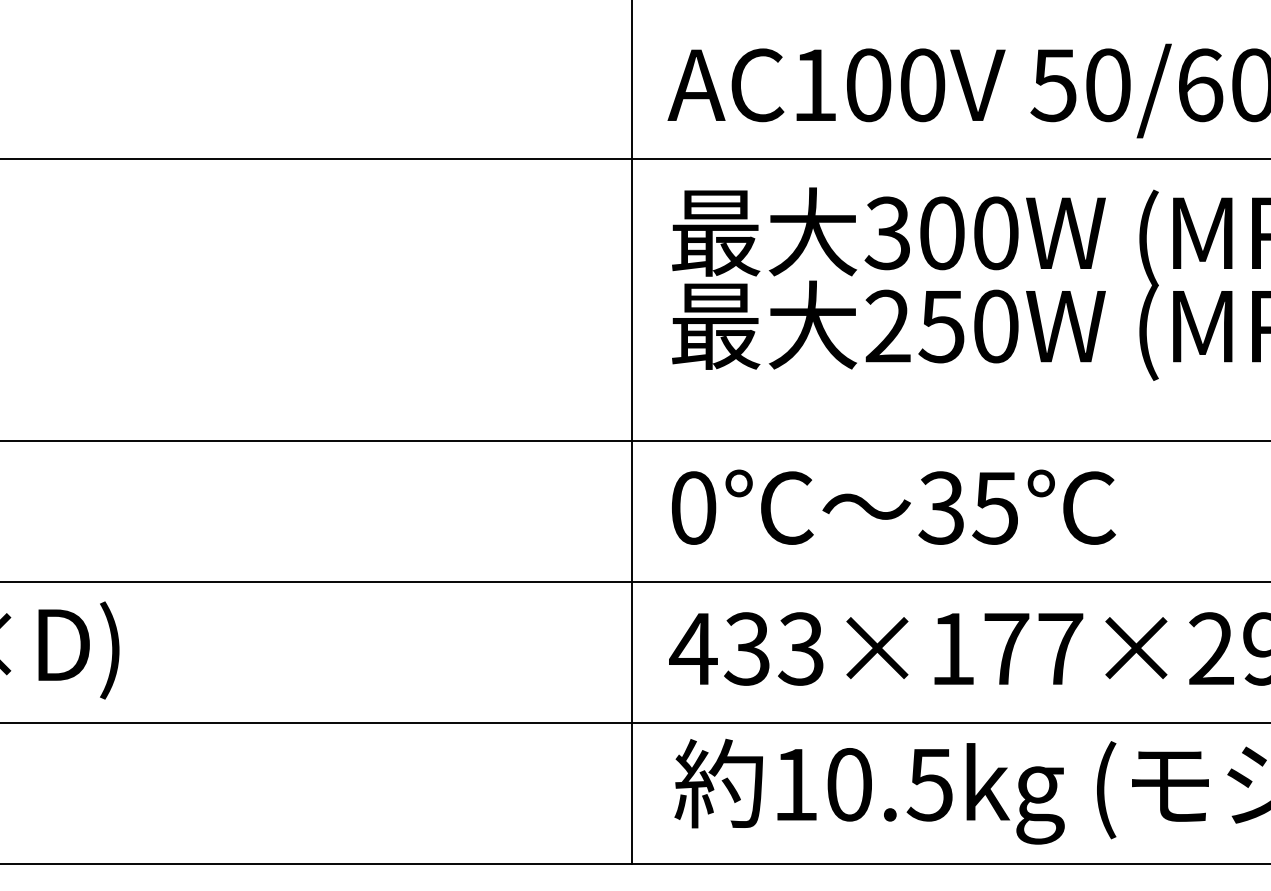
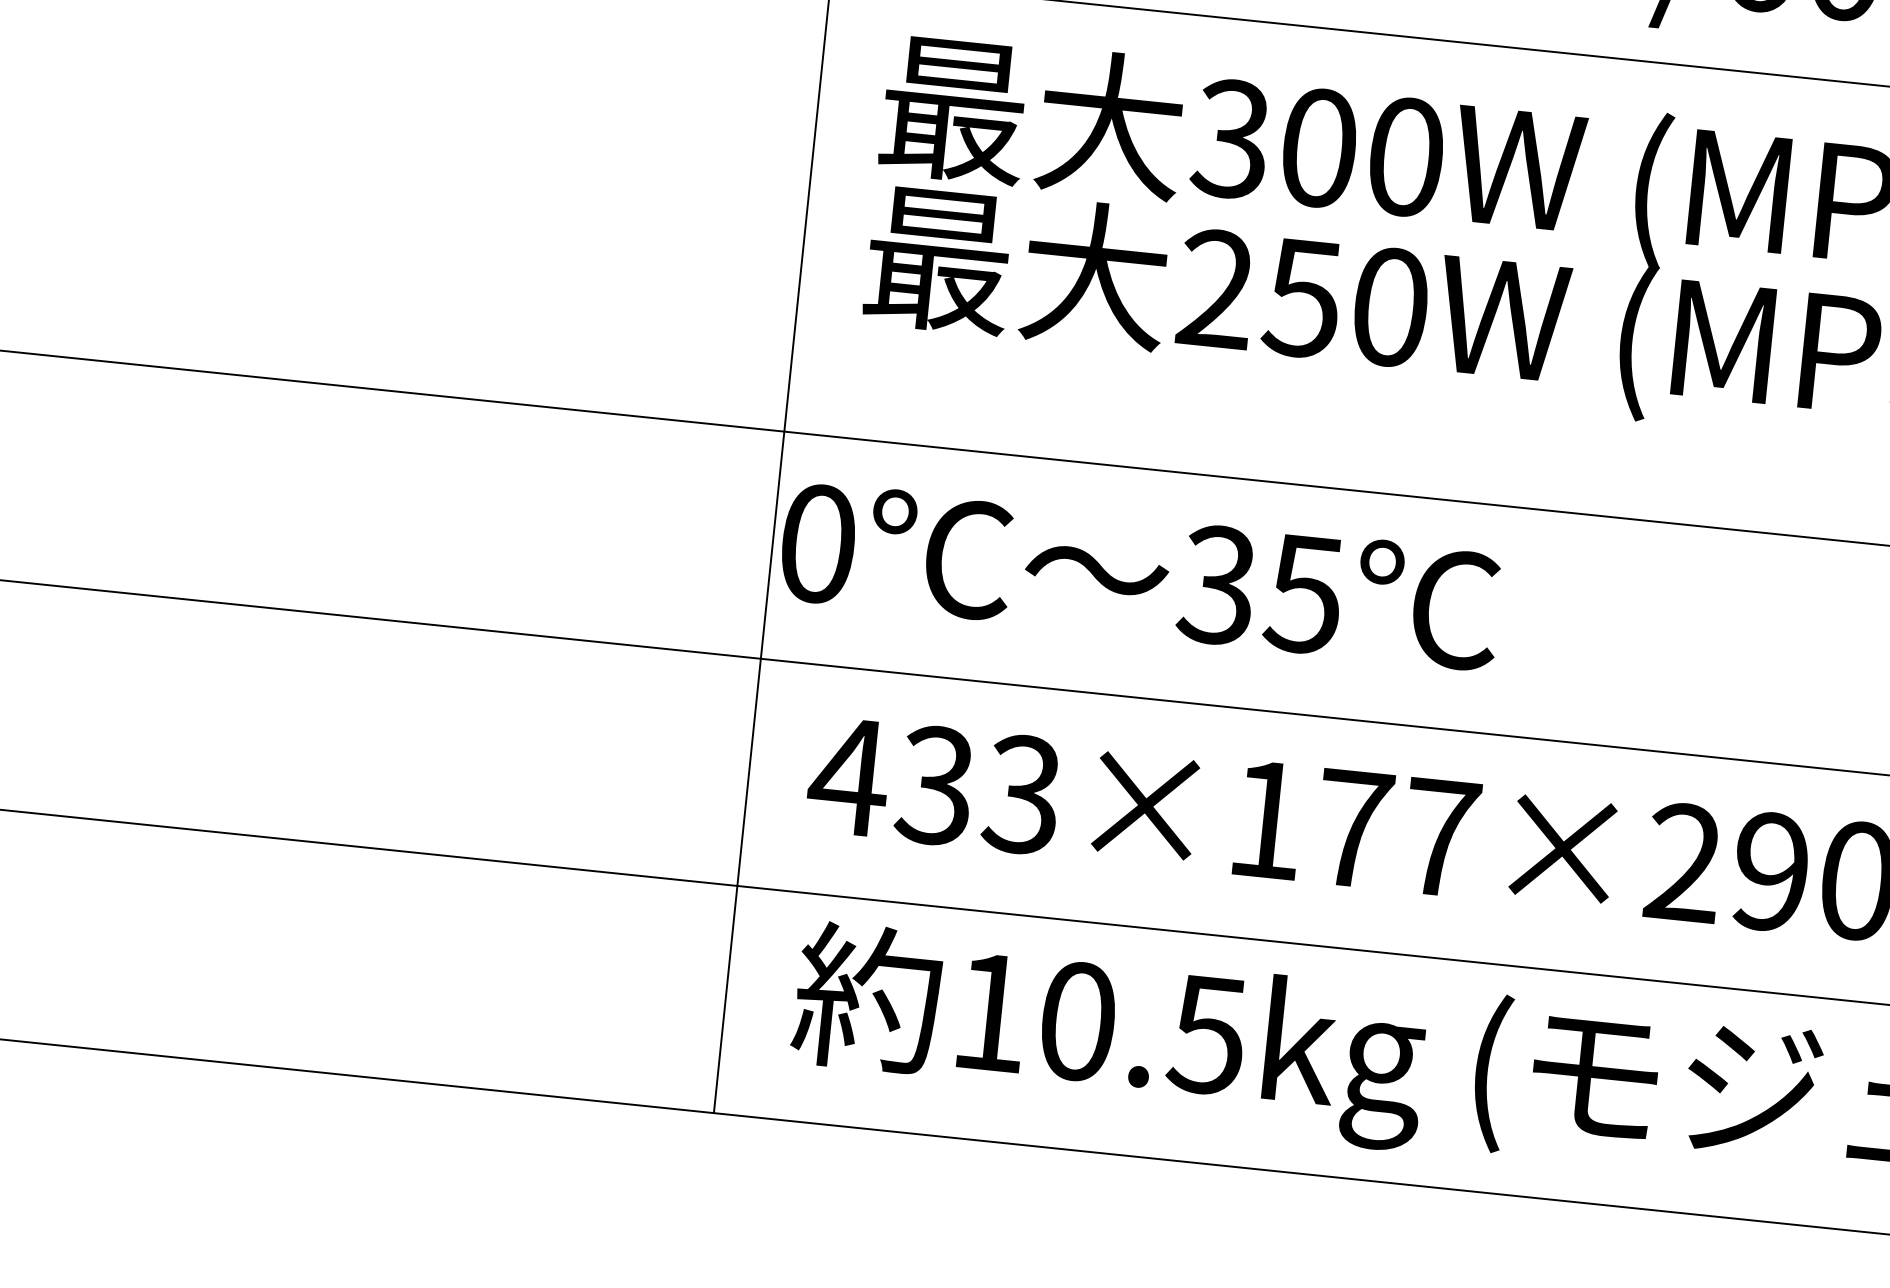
text: (893, 506) -> (1140, 574), moved

